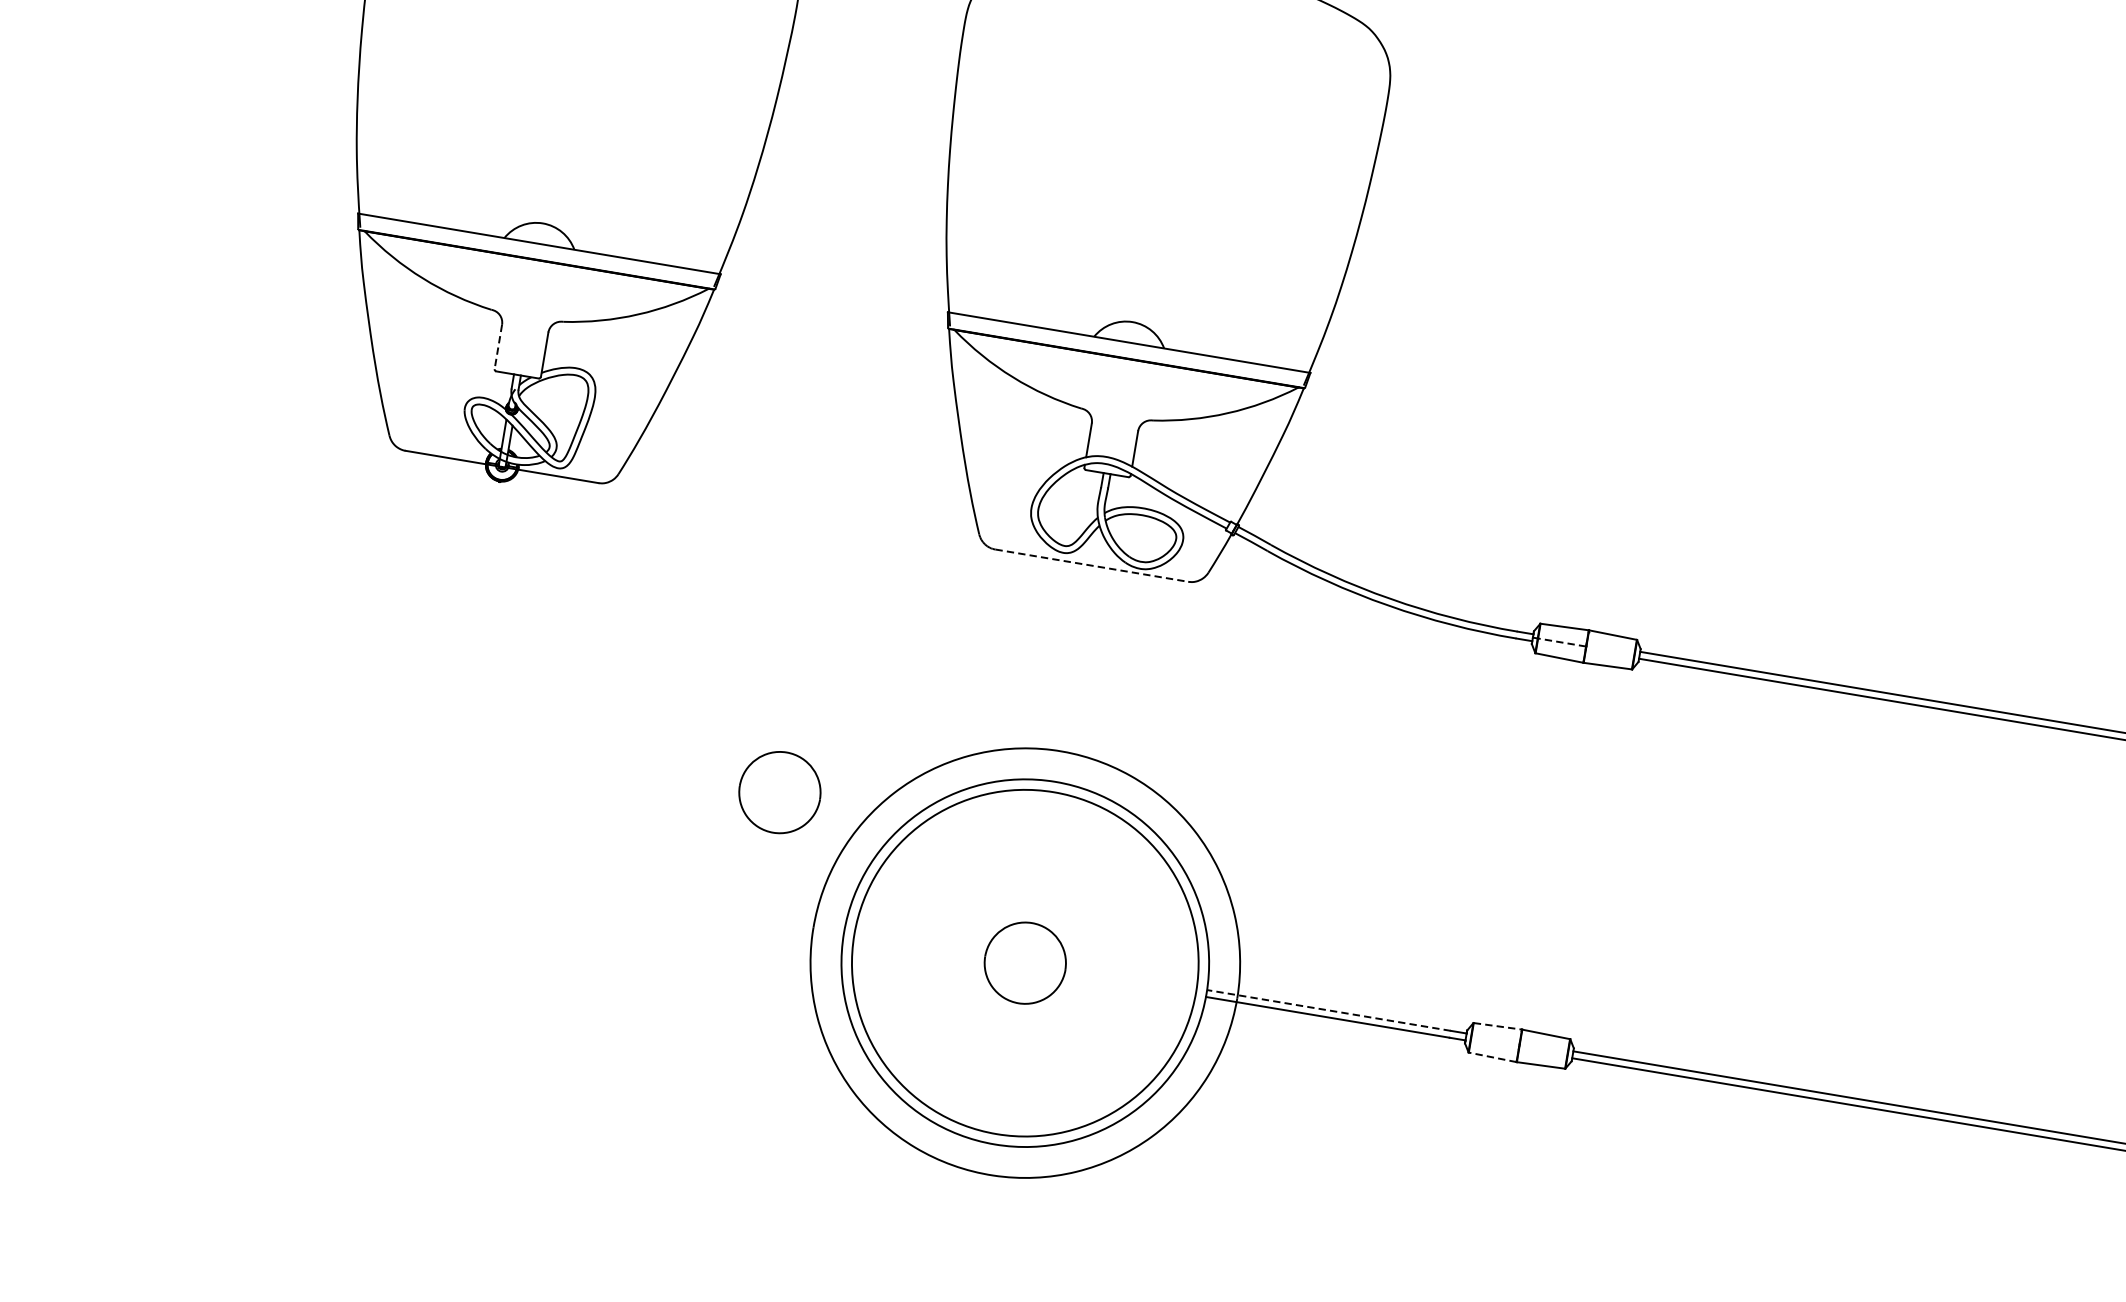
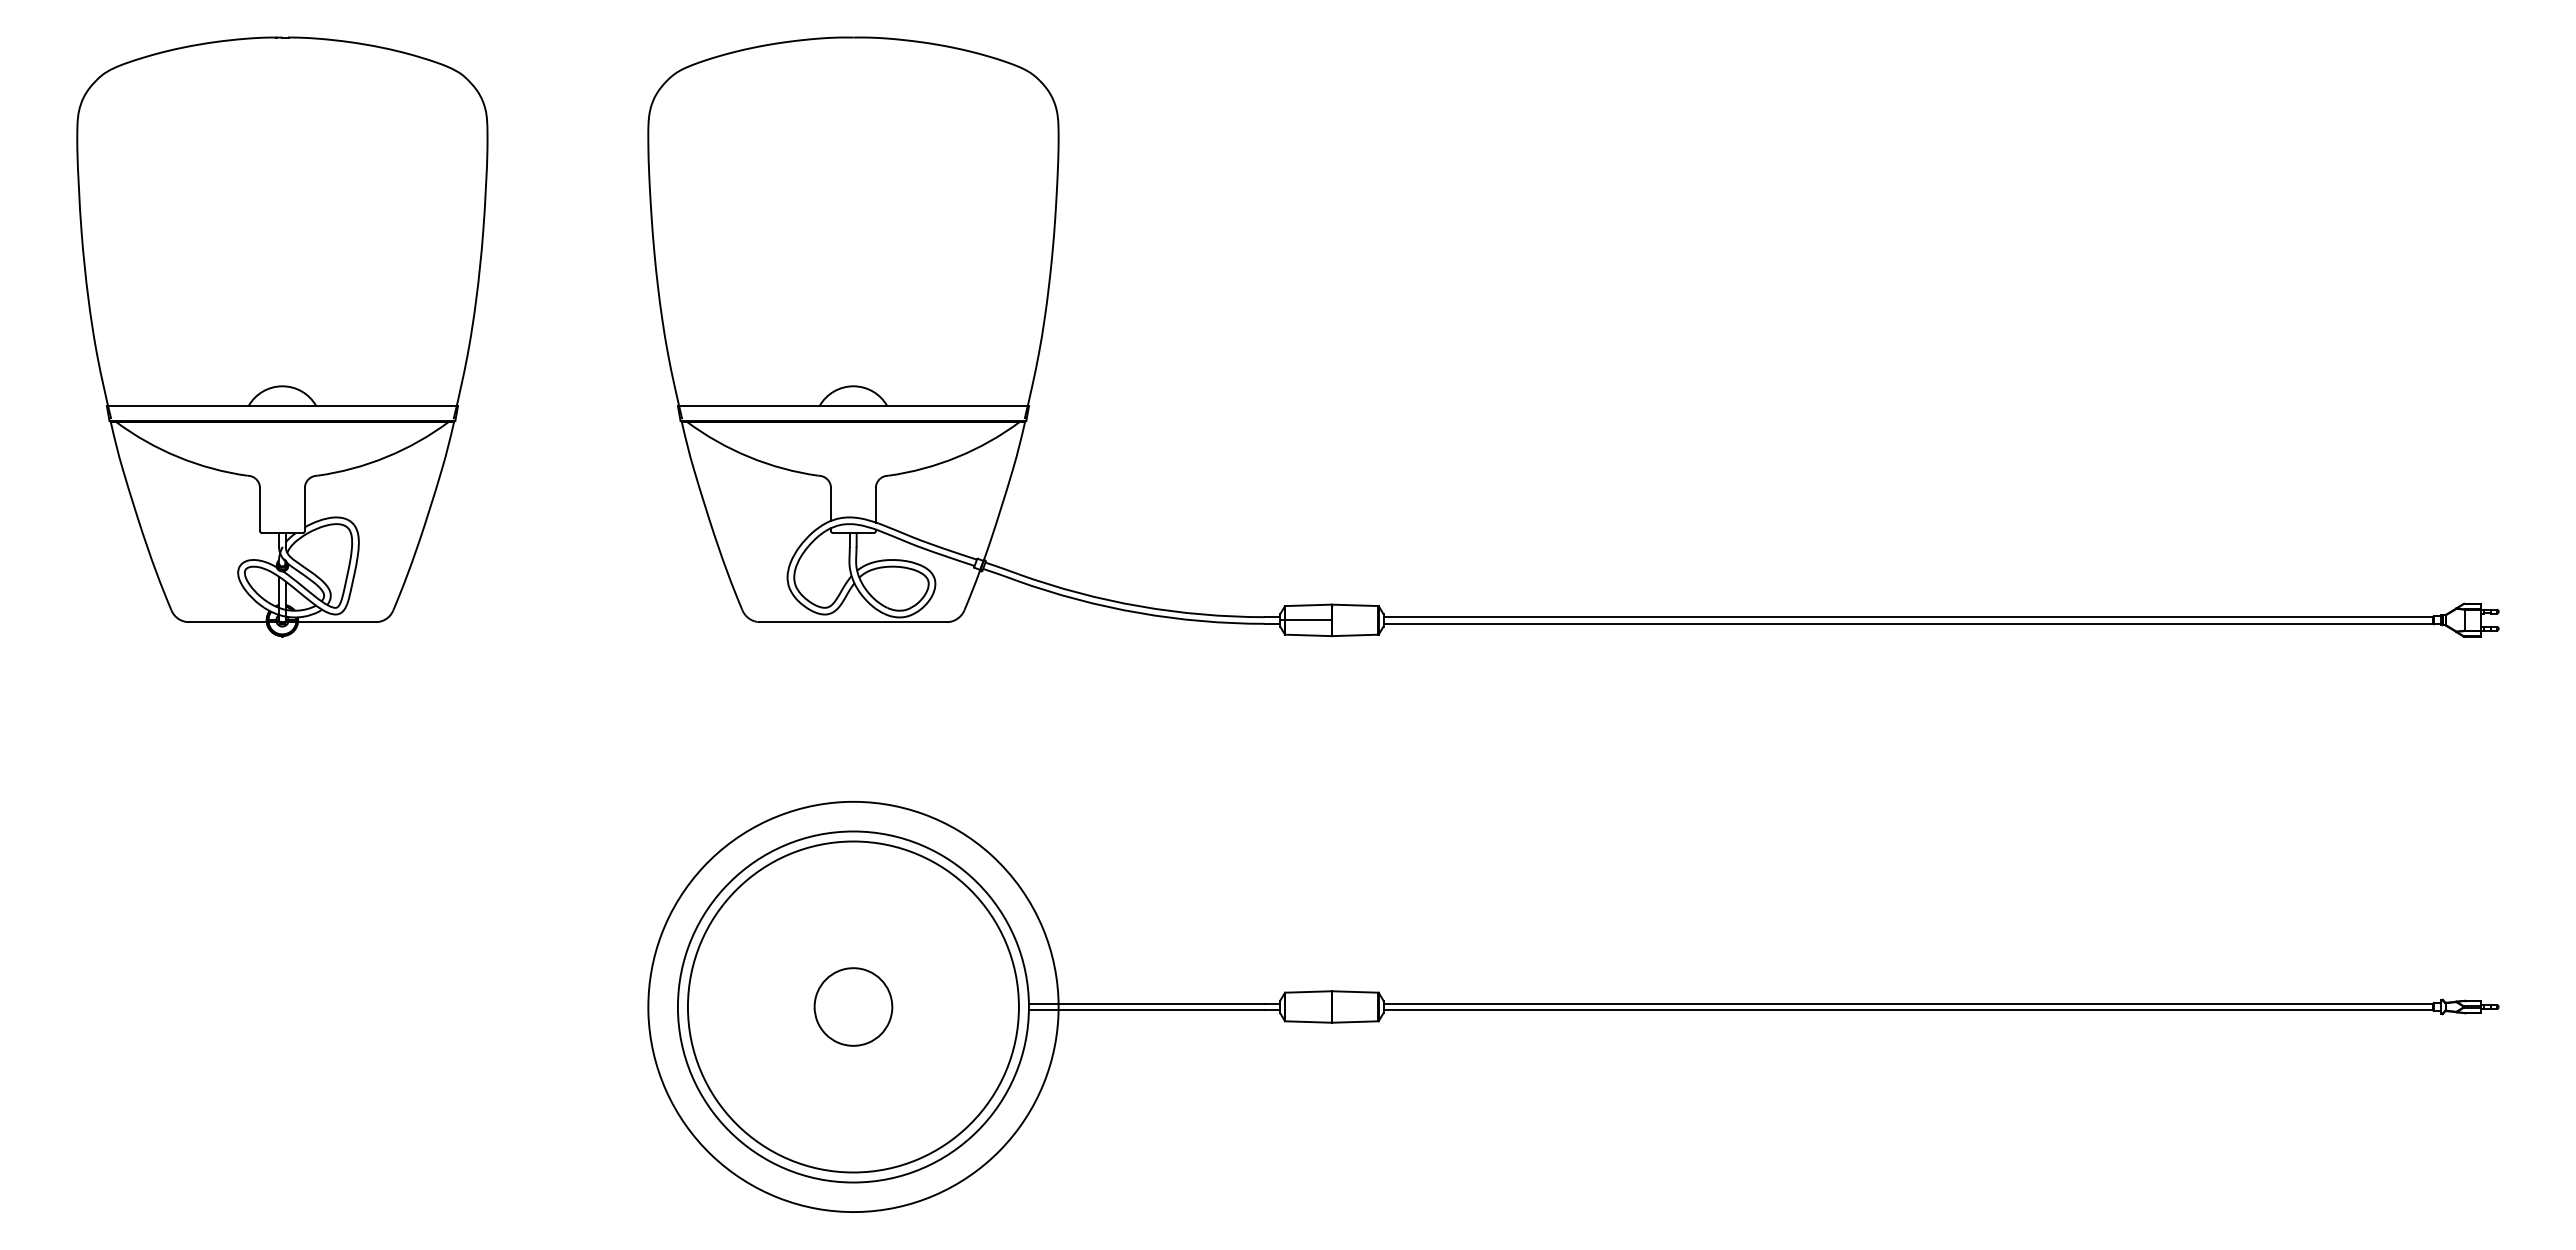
line: (498, 347) -> (260, 510), dashed -> solid
line: (1091, 566) -> (853, 622), dashed -> solid
line: (1562, 642) -> (1308, 620), dashed -> solid
part: (780, 792) -> (595, 884), removed
line: (1328, 1010) -> (1146, 1003), dashed -> solid
line: (1499, 1026) -> (1309, 991), dashed -> solid
line: (1492, 1057) -> (1308, 1022), dashed -> solid

